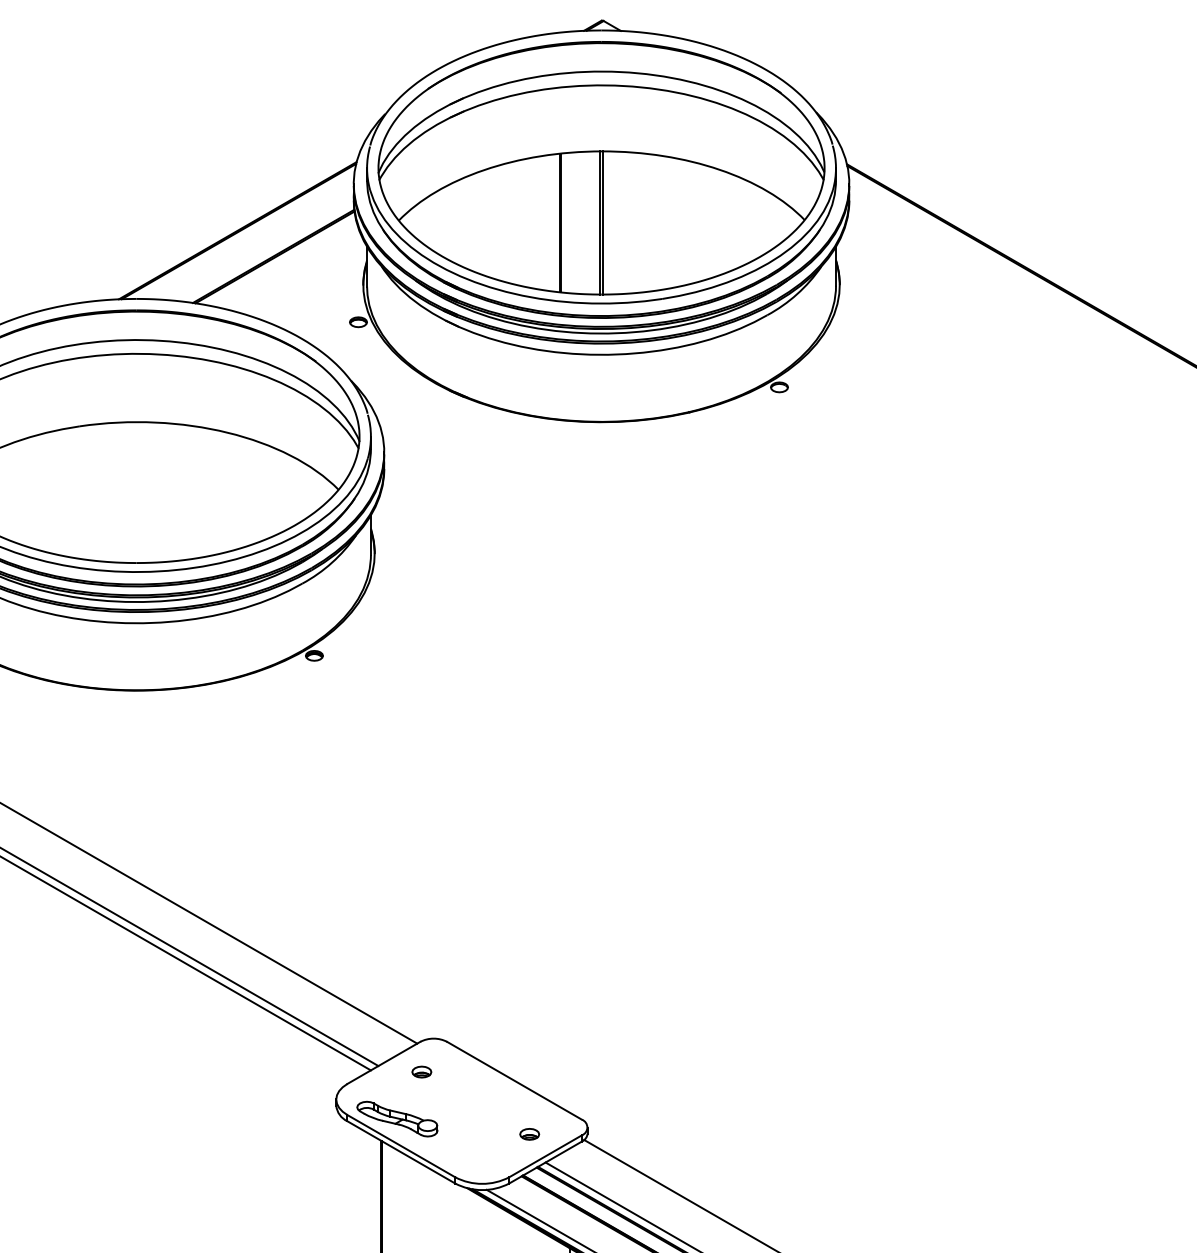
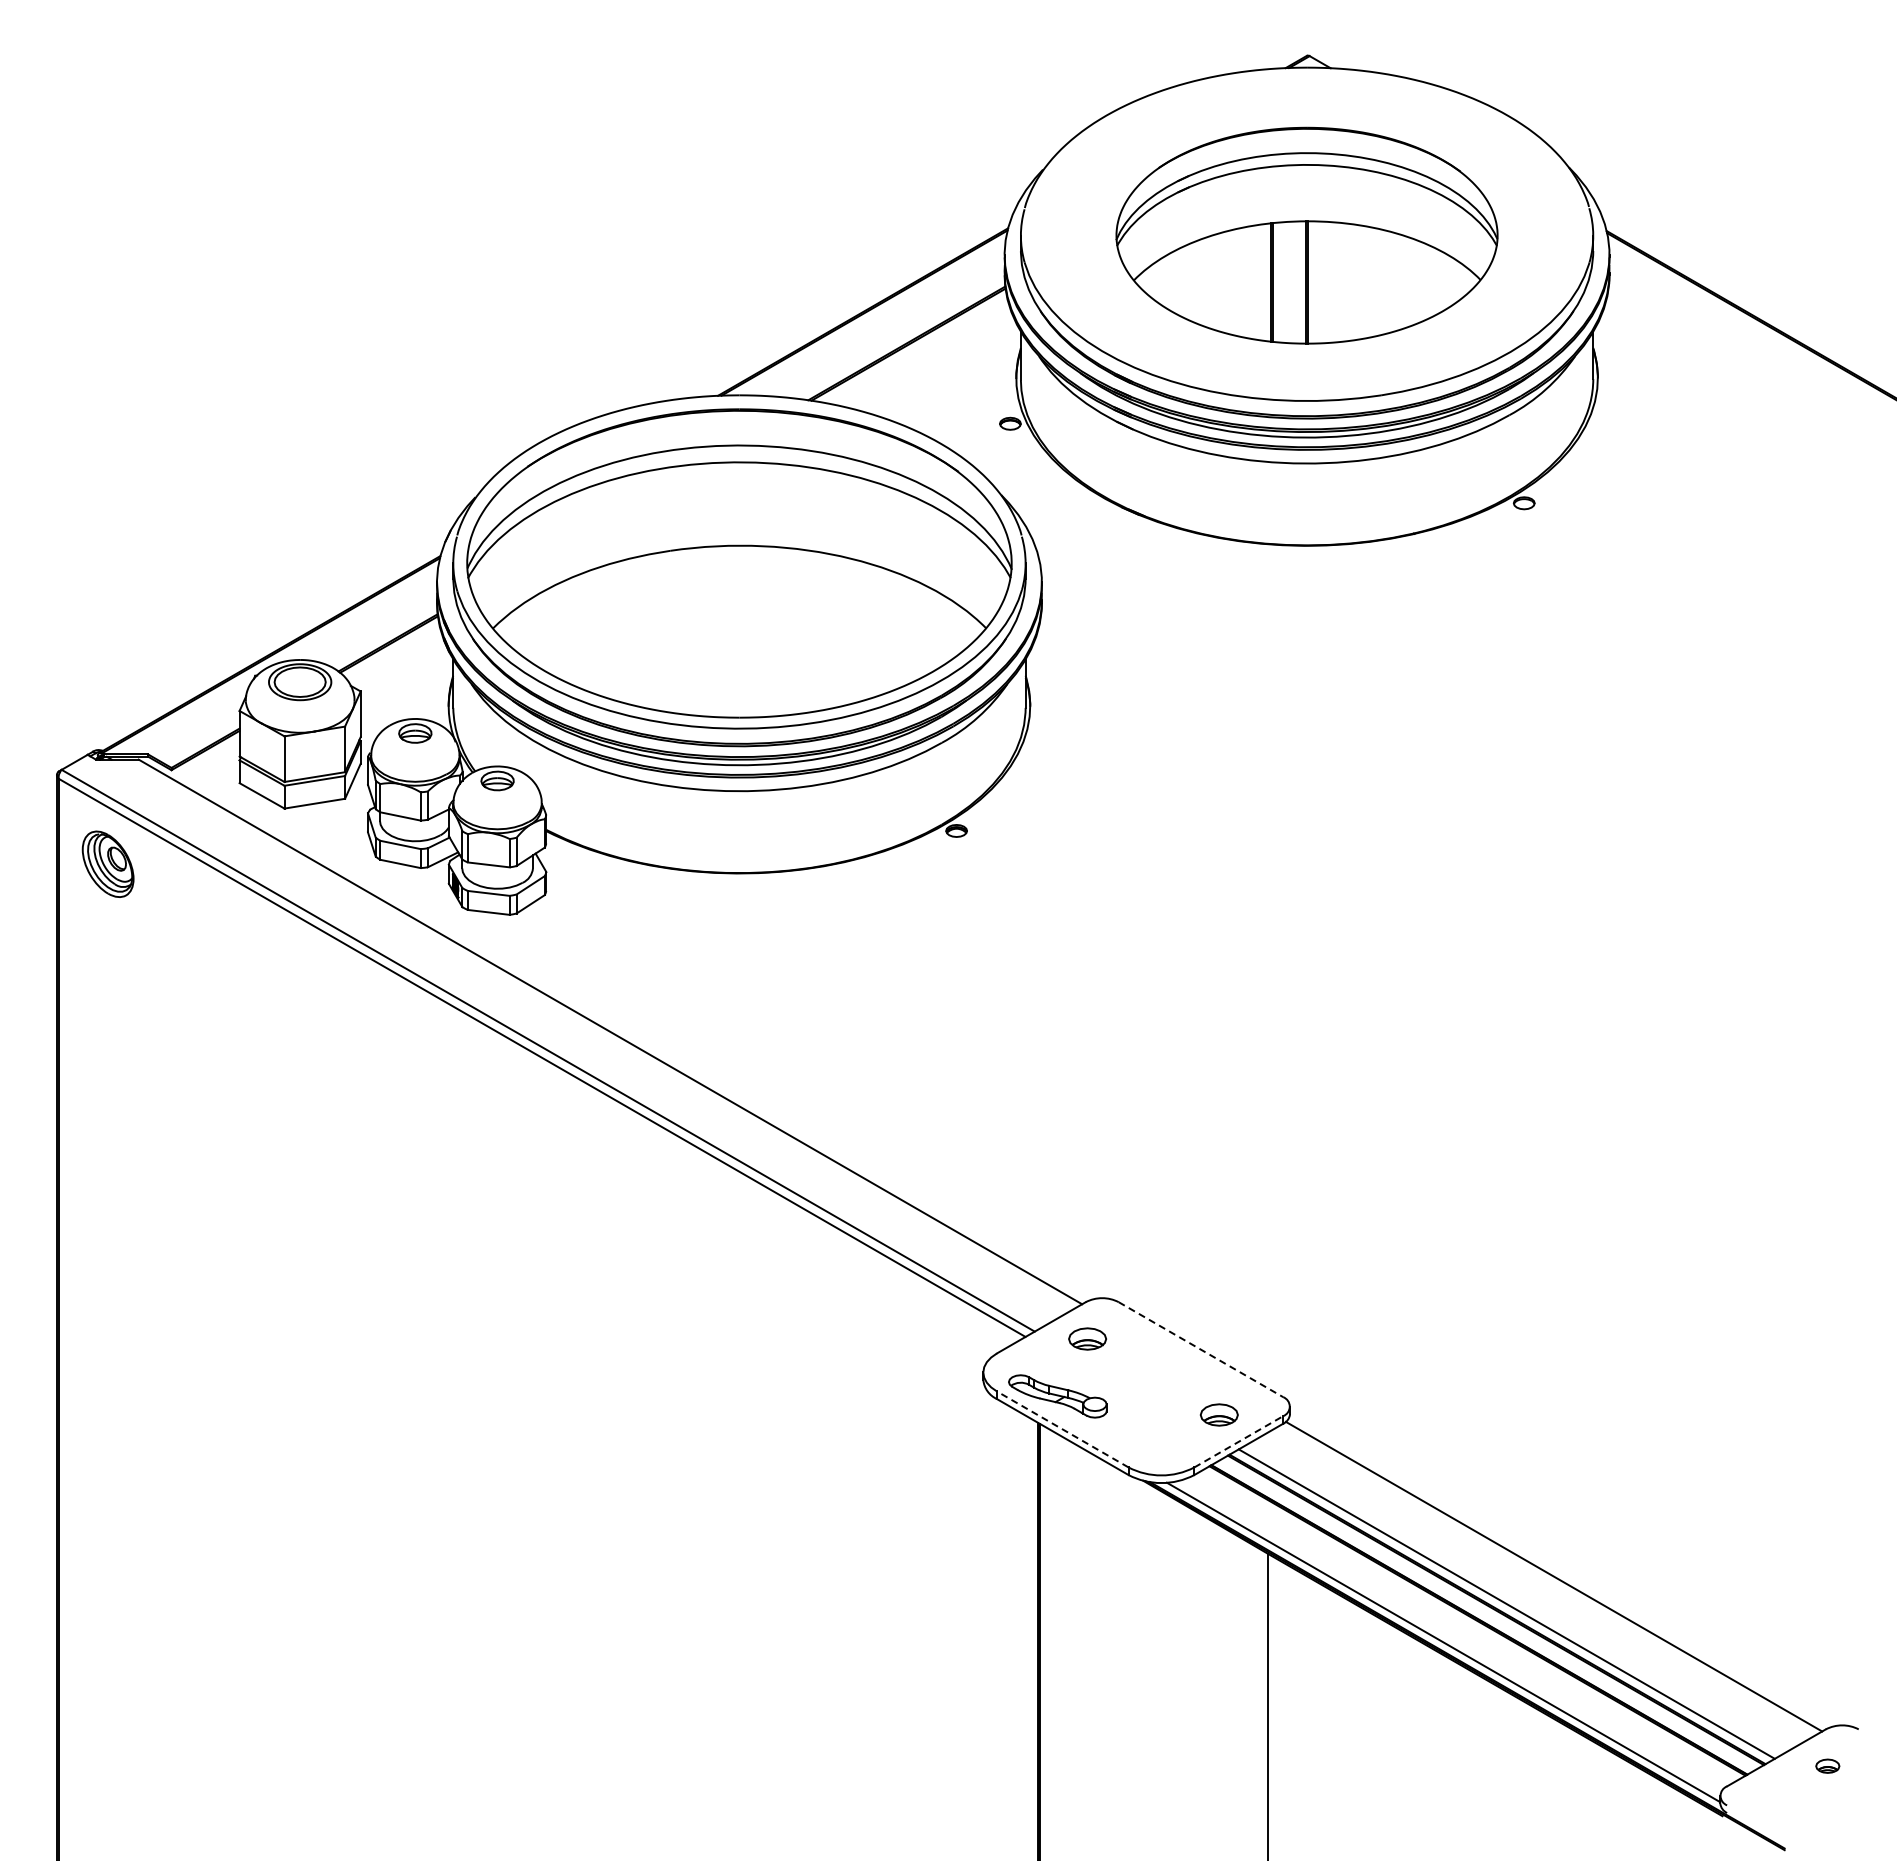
part: (601, 167) -> (1306, 235), size x0.7
part: (421, 1071) -> (1087, 1338), size x1.6
line: (514, 1080) -> (1200, 1349), solid -> dashed
part: (529, 1133) -> (1219, 1414), size x1.6
line: (401, 1146) -> (1062, 1429), solid -> dashed
line: (546, 1156) -> (1239, 1441), solid -> dashed

